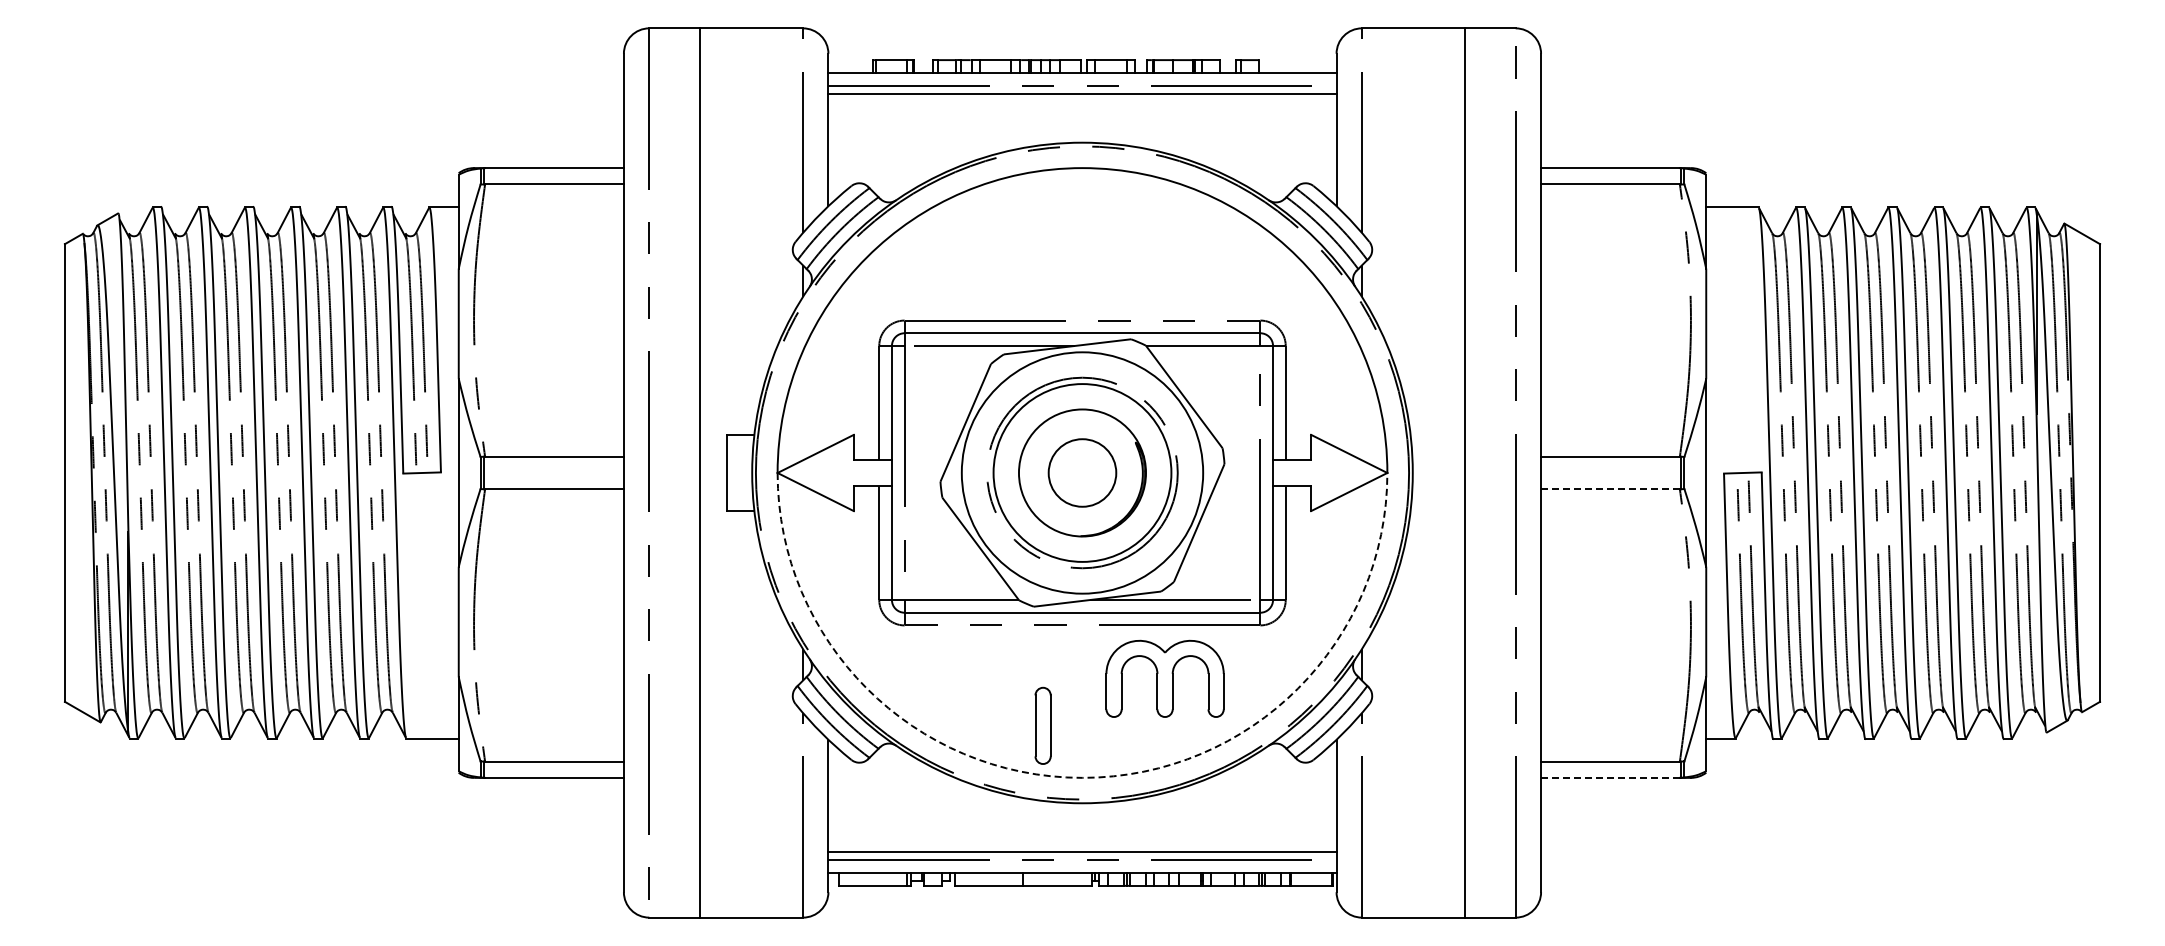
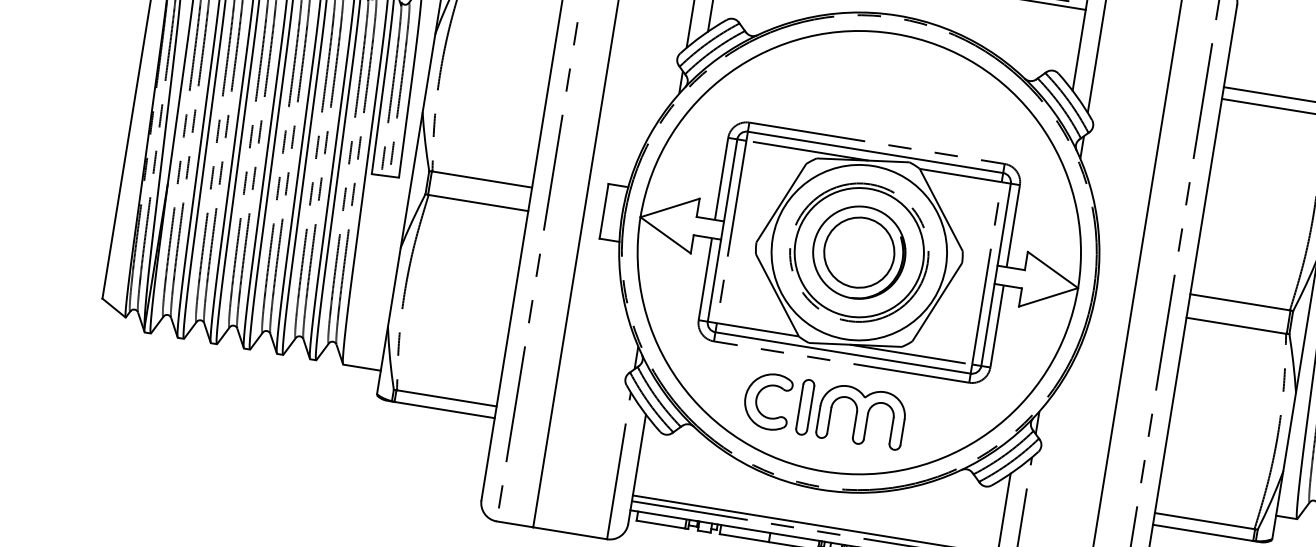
circle: (1082, 472) -> (859, 252), size x1.43
line: (1610, 489) -> (1236, 325), dashed -> solid
part: (1164, 678) -> (861, 416), moved
part: (976, 691) -> (757, 397), added
part: (1042, 725) -> (804, 406), moved
arc: (1082, 777) -> (823, 471), dashed -> solid
line: (1610, 777) -> (1202, 532), dashed -> solid

